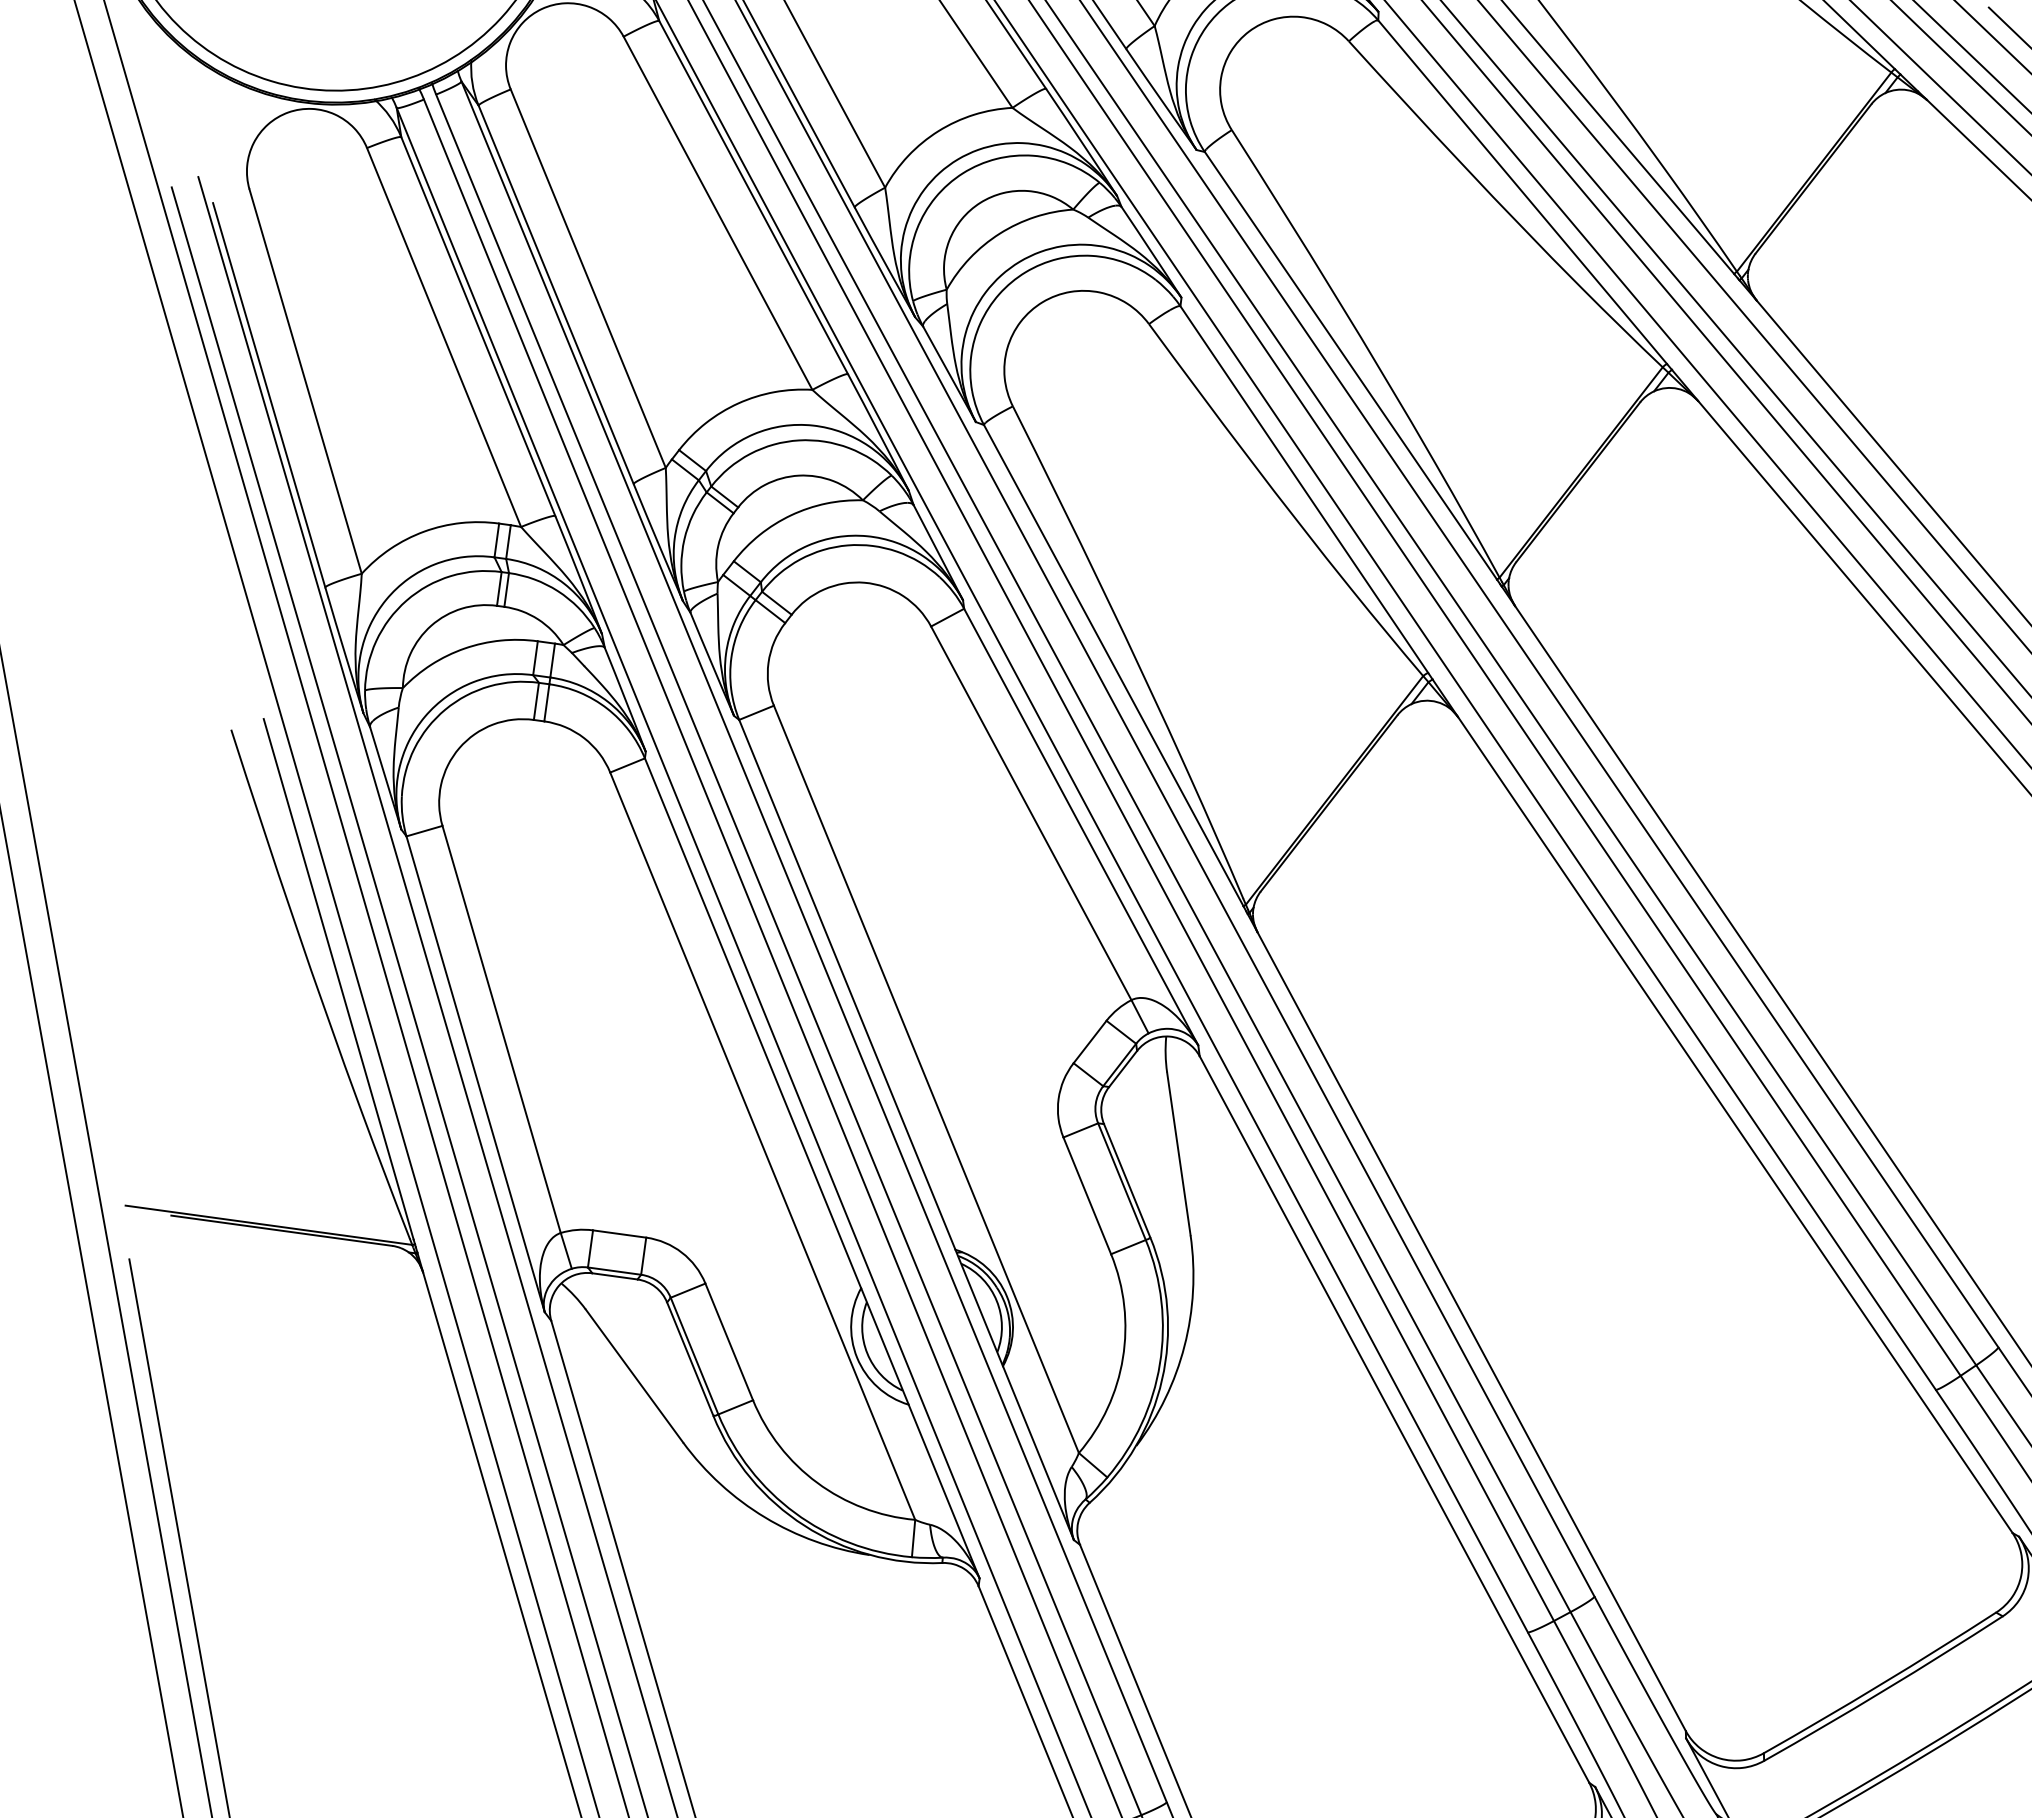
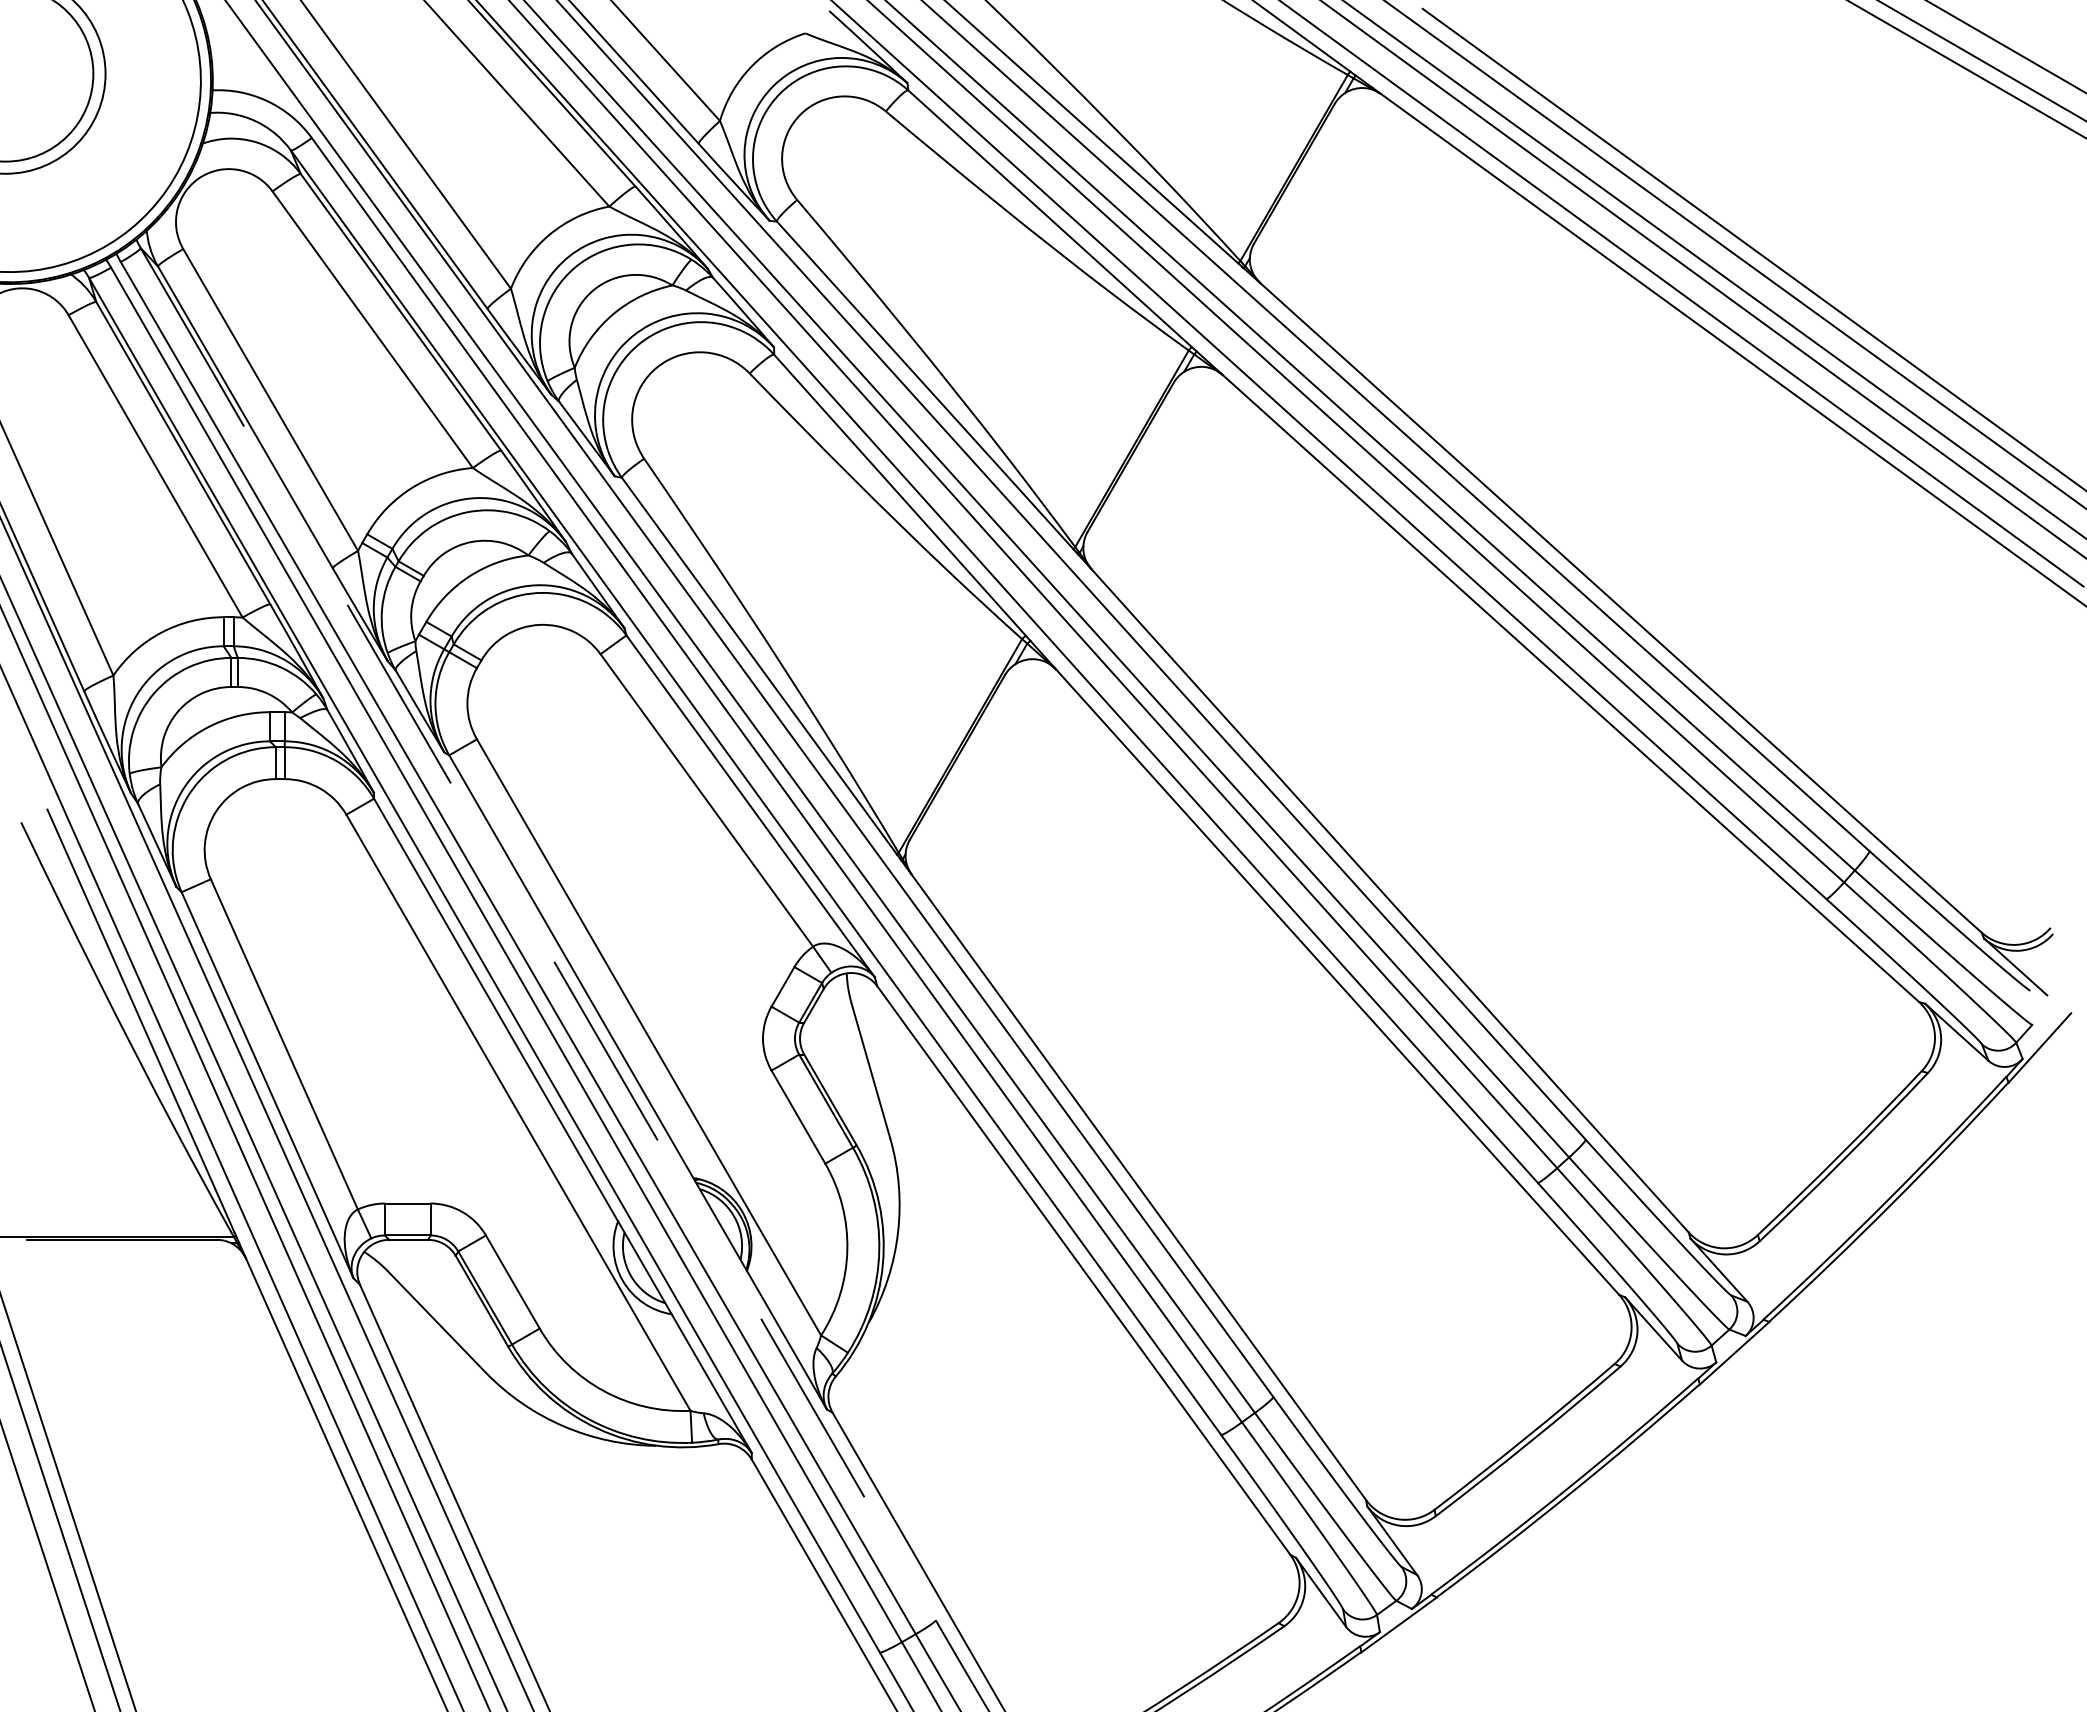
line: (814, 942) -> (538, 934), solid -> dashed

